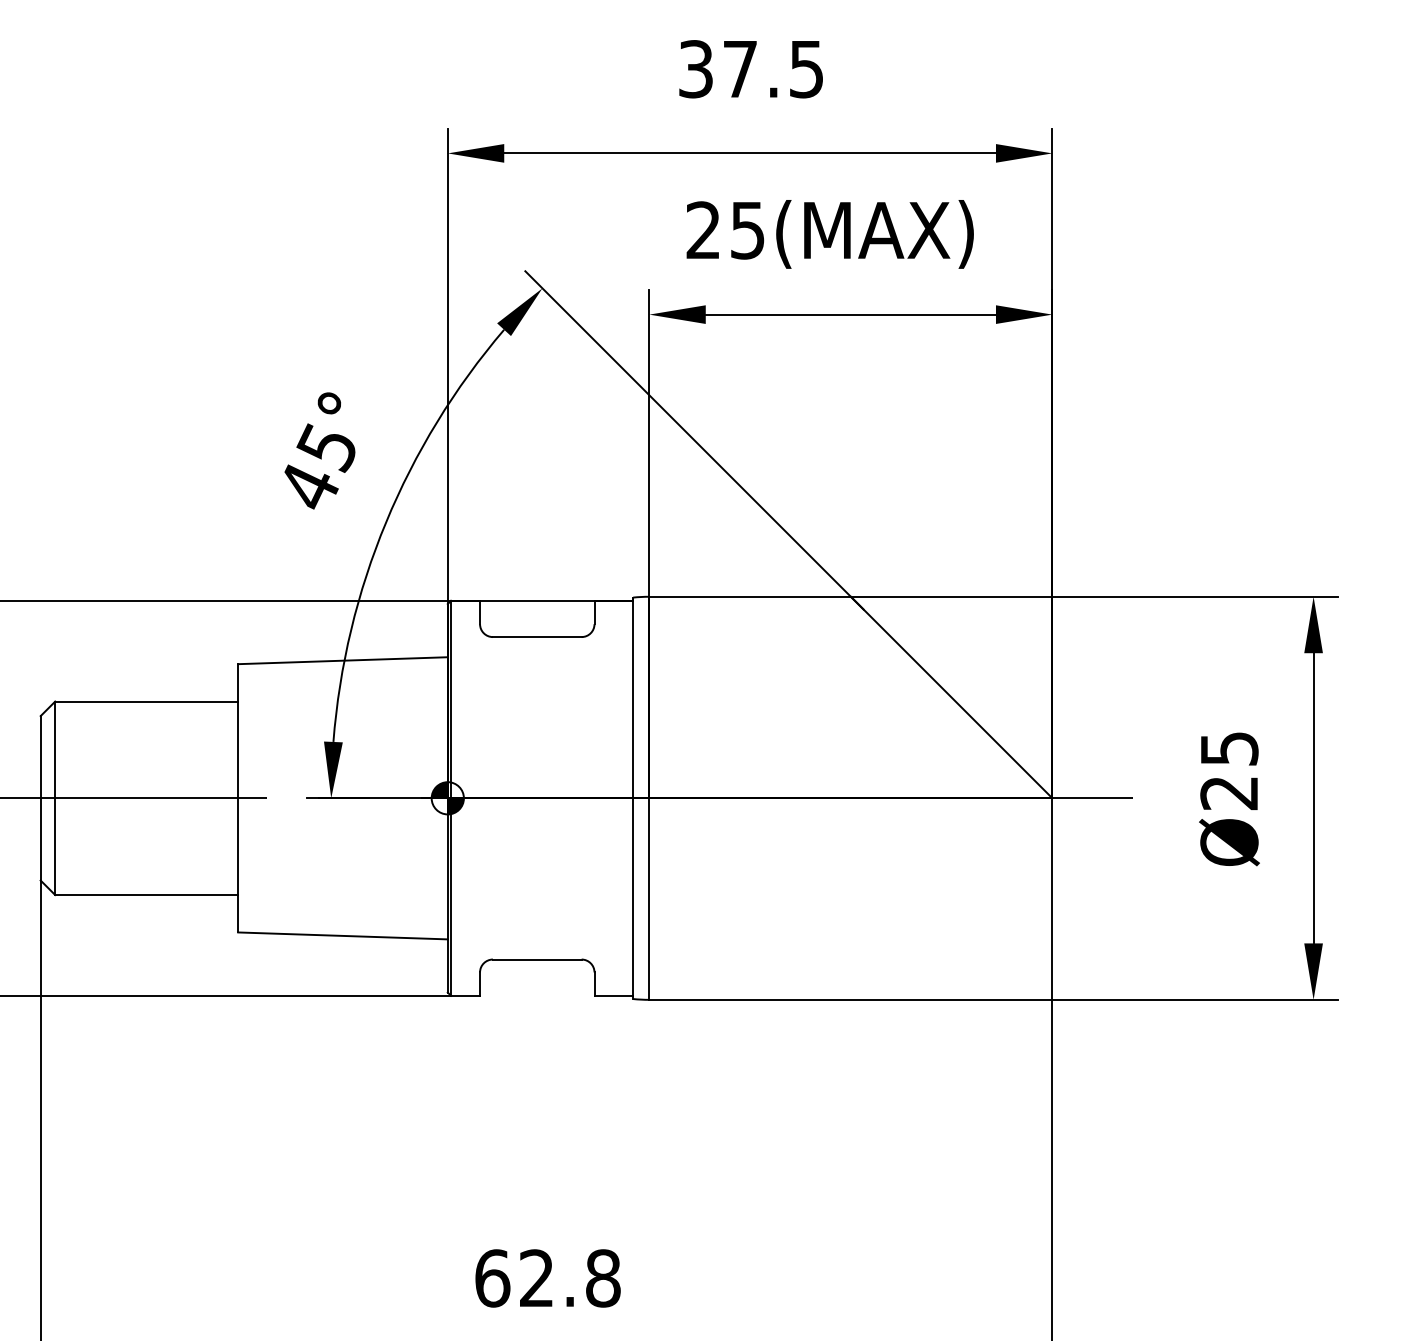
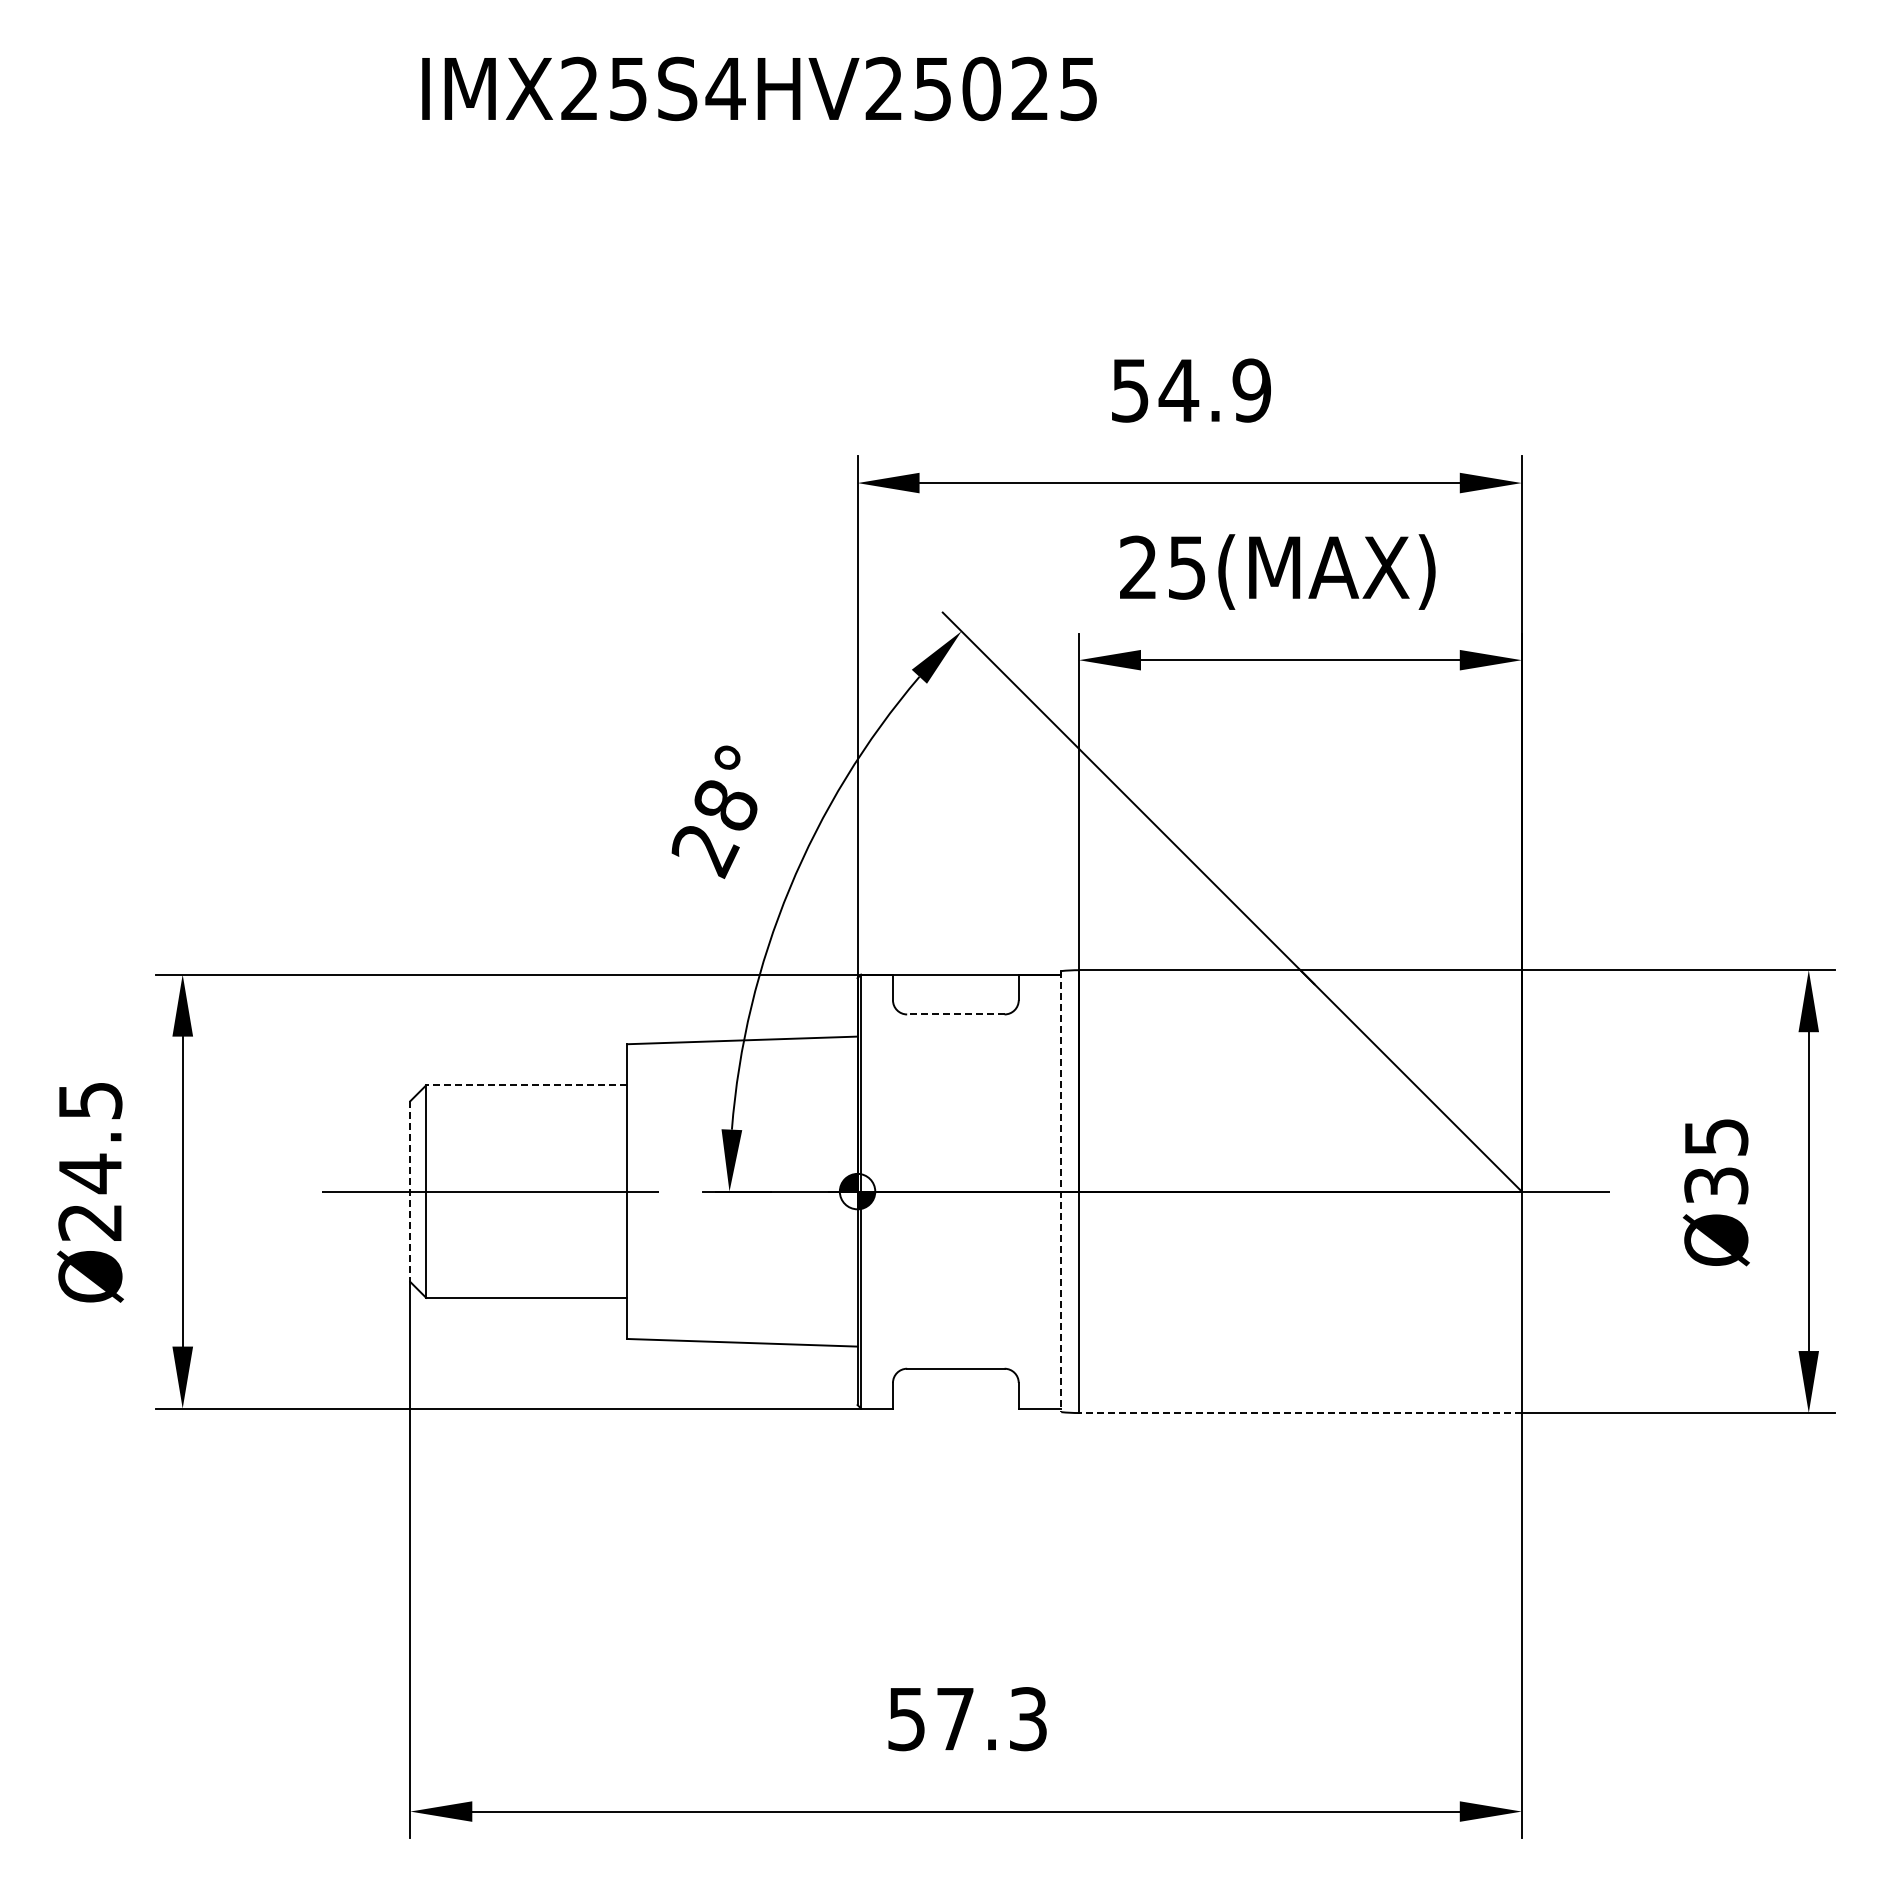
text: (751, 69) -> (1191, 390), 37.5 -> 54.9
text: (317, 467) -> (714, 828), 45° -> 28°
line: (536, 637) -> (955, 1014), solid -> dashed
line: (146, 701) -> (526, 1085), solid -> dashed
text: (1229, 792) -> (1716, 1185), Ø25 -> Ø35
line: (633, 798) -> (1061, 1191), solid -> dashed
line: (40, 799) -> (410, 1192), solid -> dashed
line: (850, 1000) -> (1299, 1413), solid -> dashed
text: (547, 1278) -> (967, 1719), 62.8 -> 57.3

